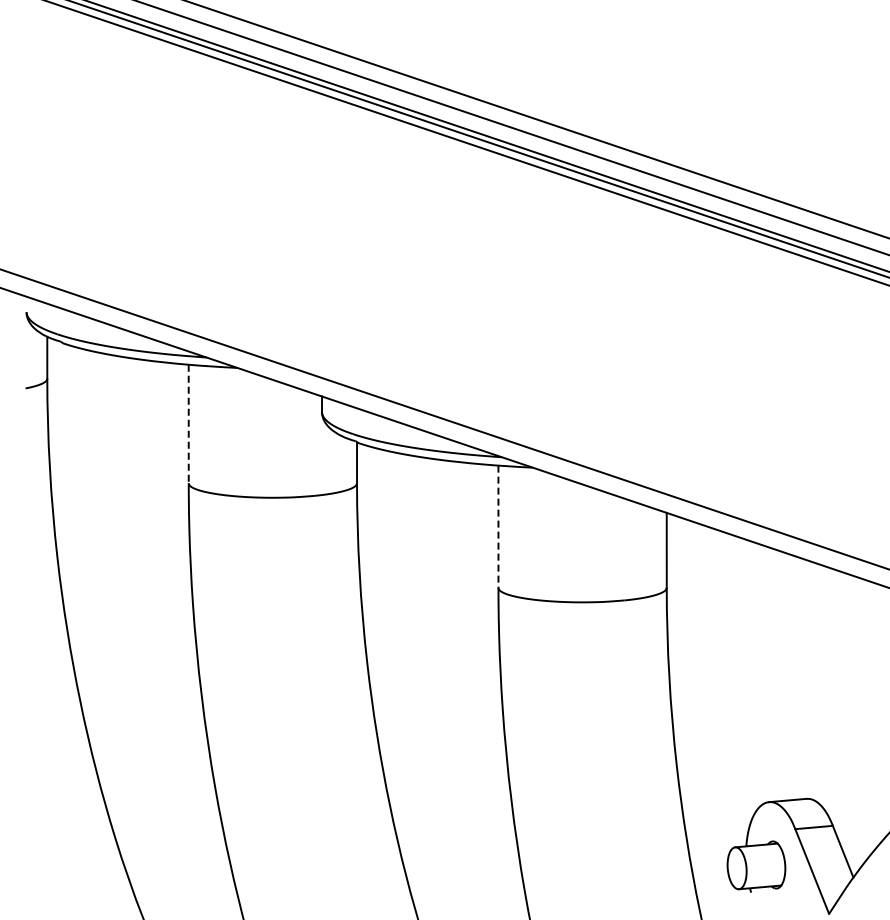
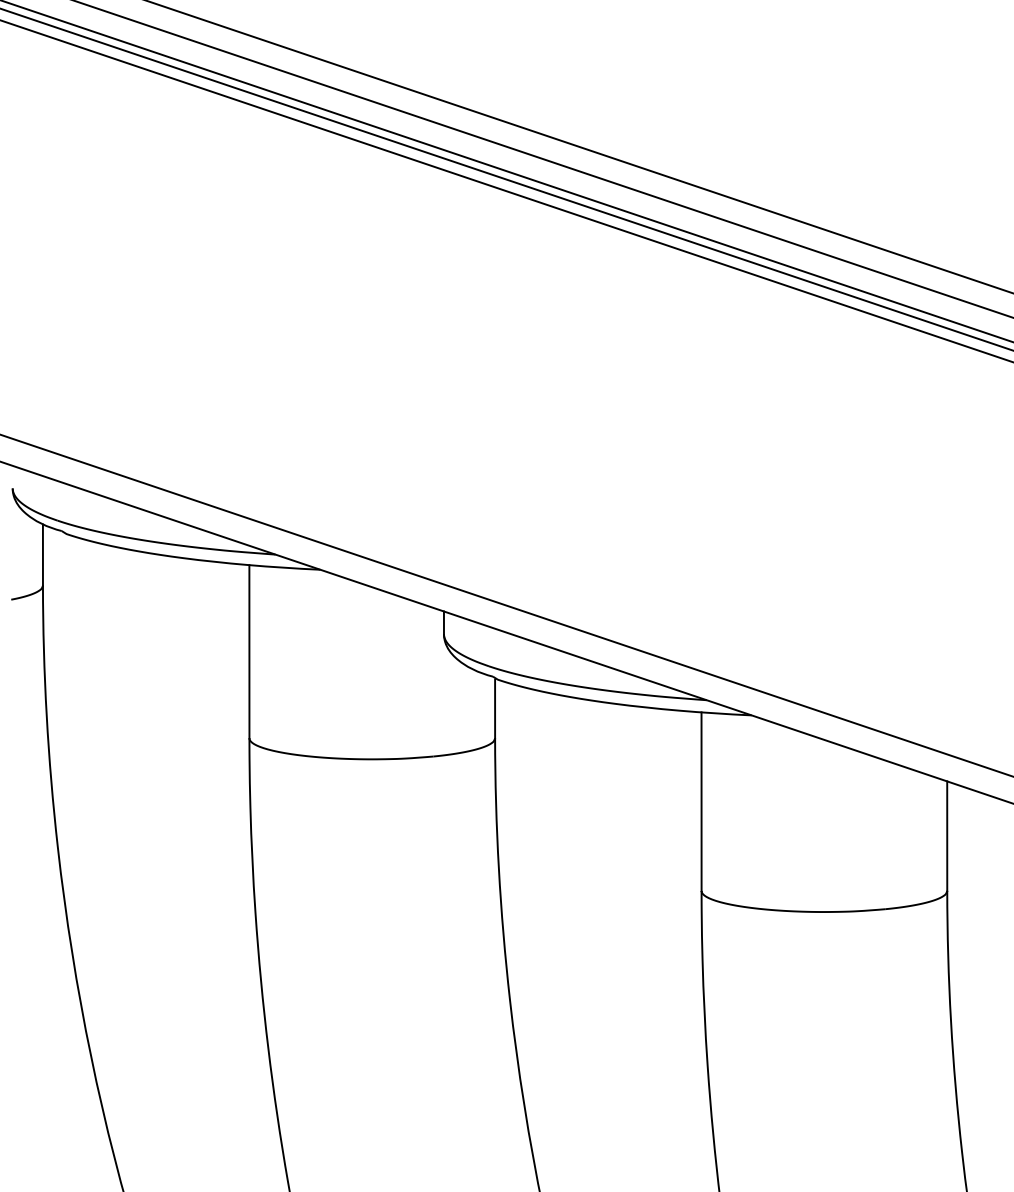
line: (188, 424) -> (249, 652), dashed -> solid
line: (498, 527) -> (701, 802), dashed -> solid

